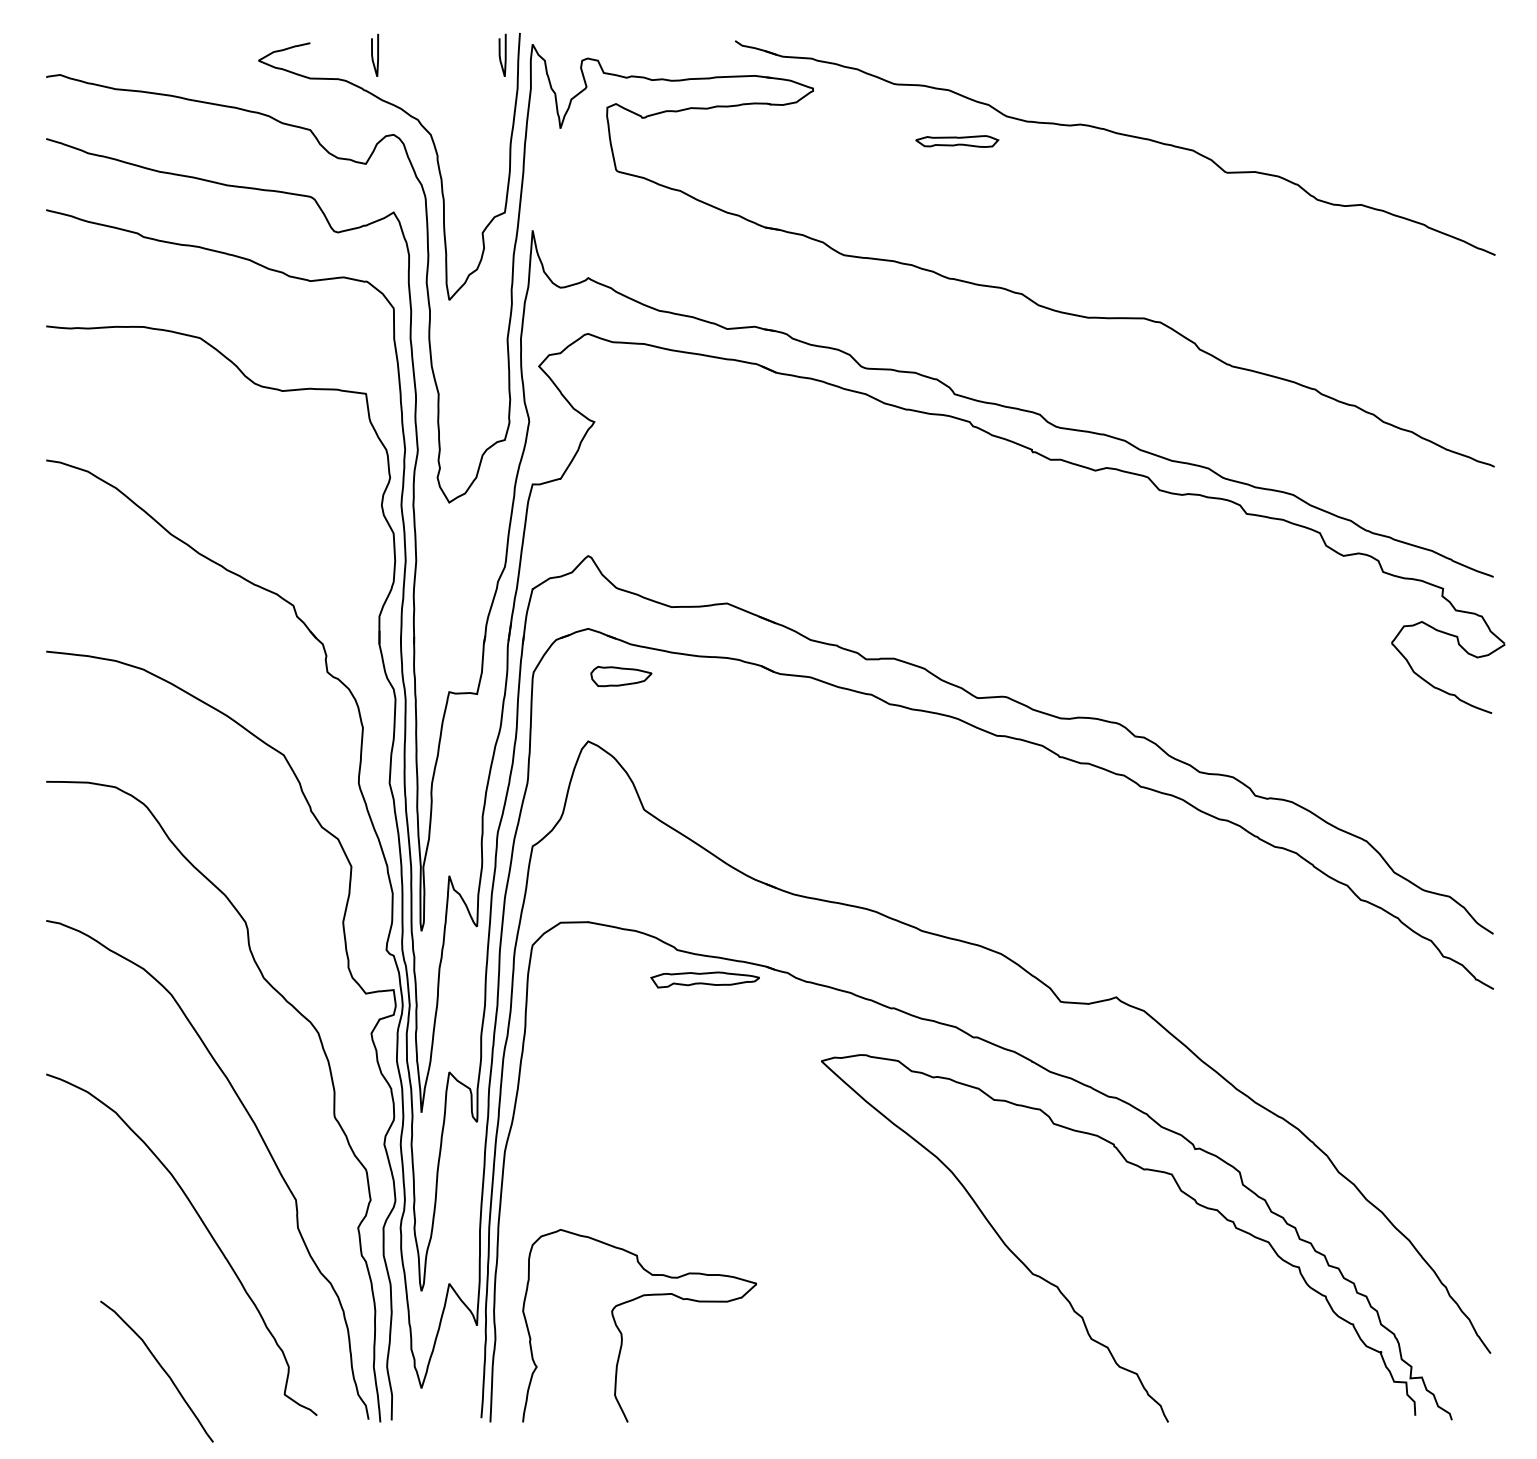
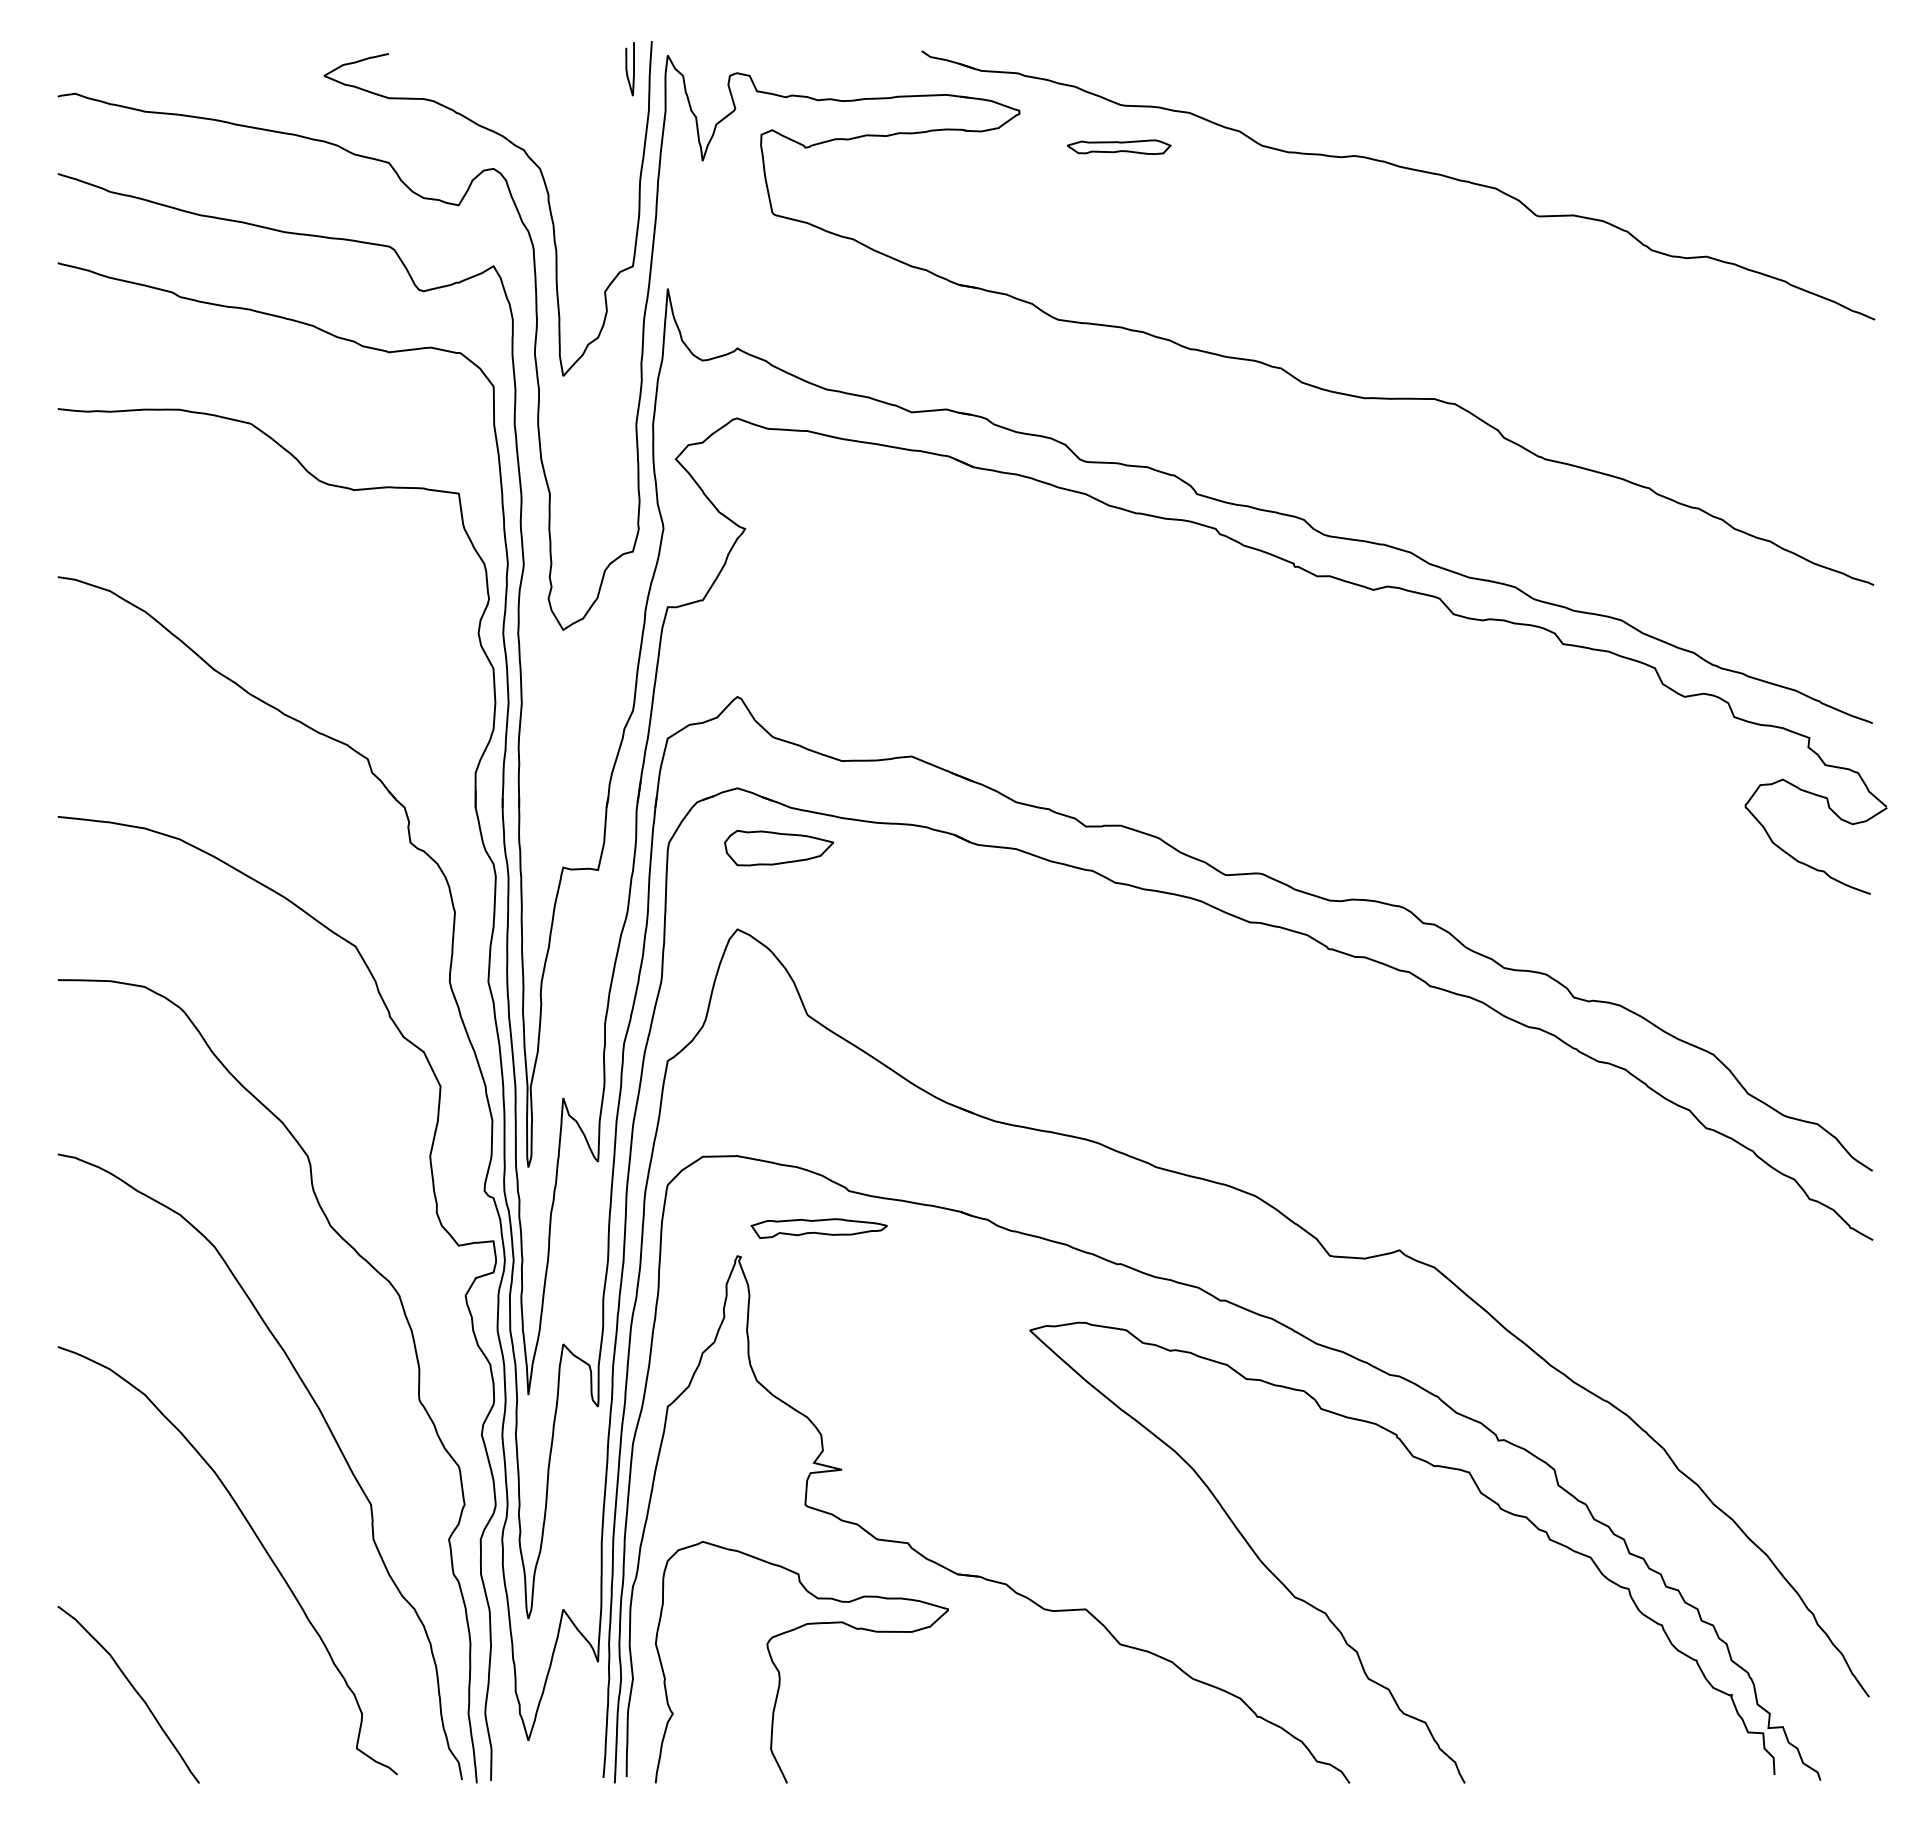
curve: (372, 55) -> (467, 69), removed
part: (957, 140) -> (1119, 146), moved
part: (620, 676) -> (778, 847), size x1.43
part: (704, 979) -> (818, 1228), moved
part: (781, 1256) -> (979, 1575), added
curve: (160, 1367) -> (133, 1689), moved

